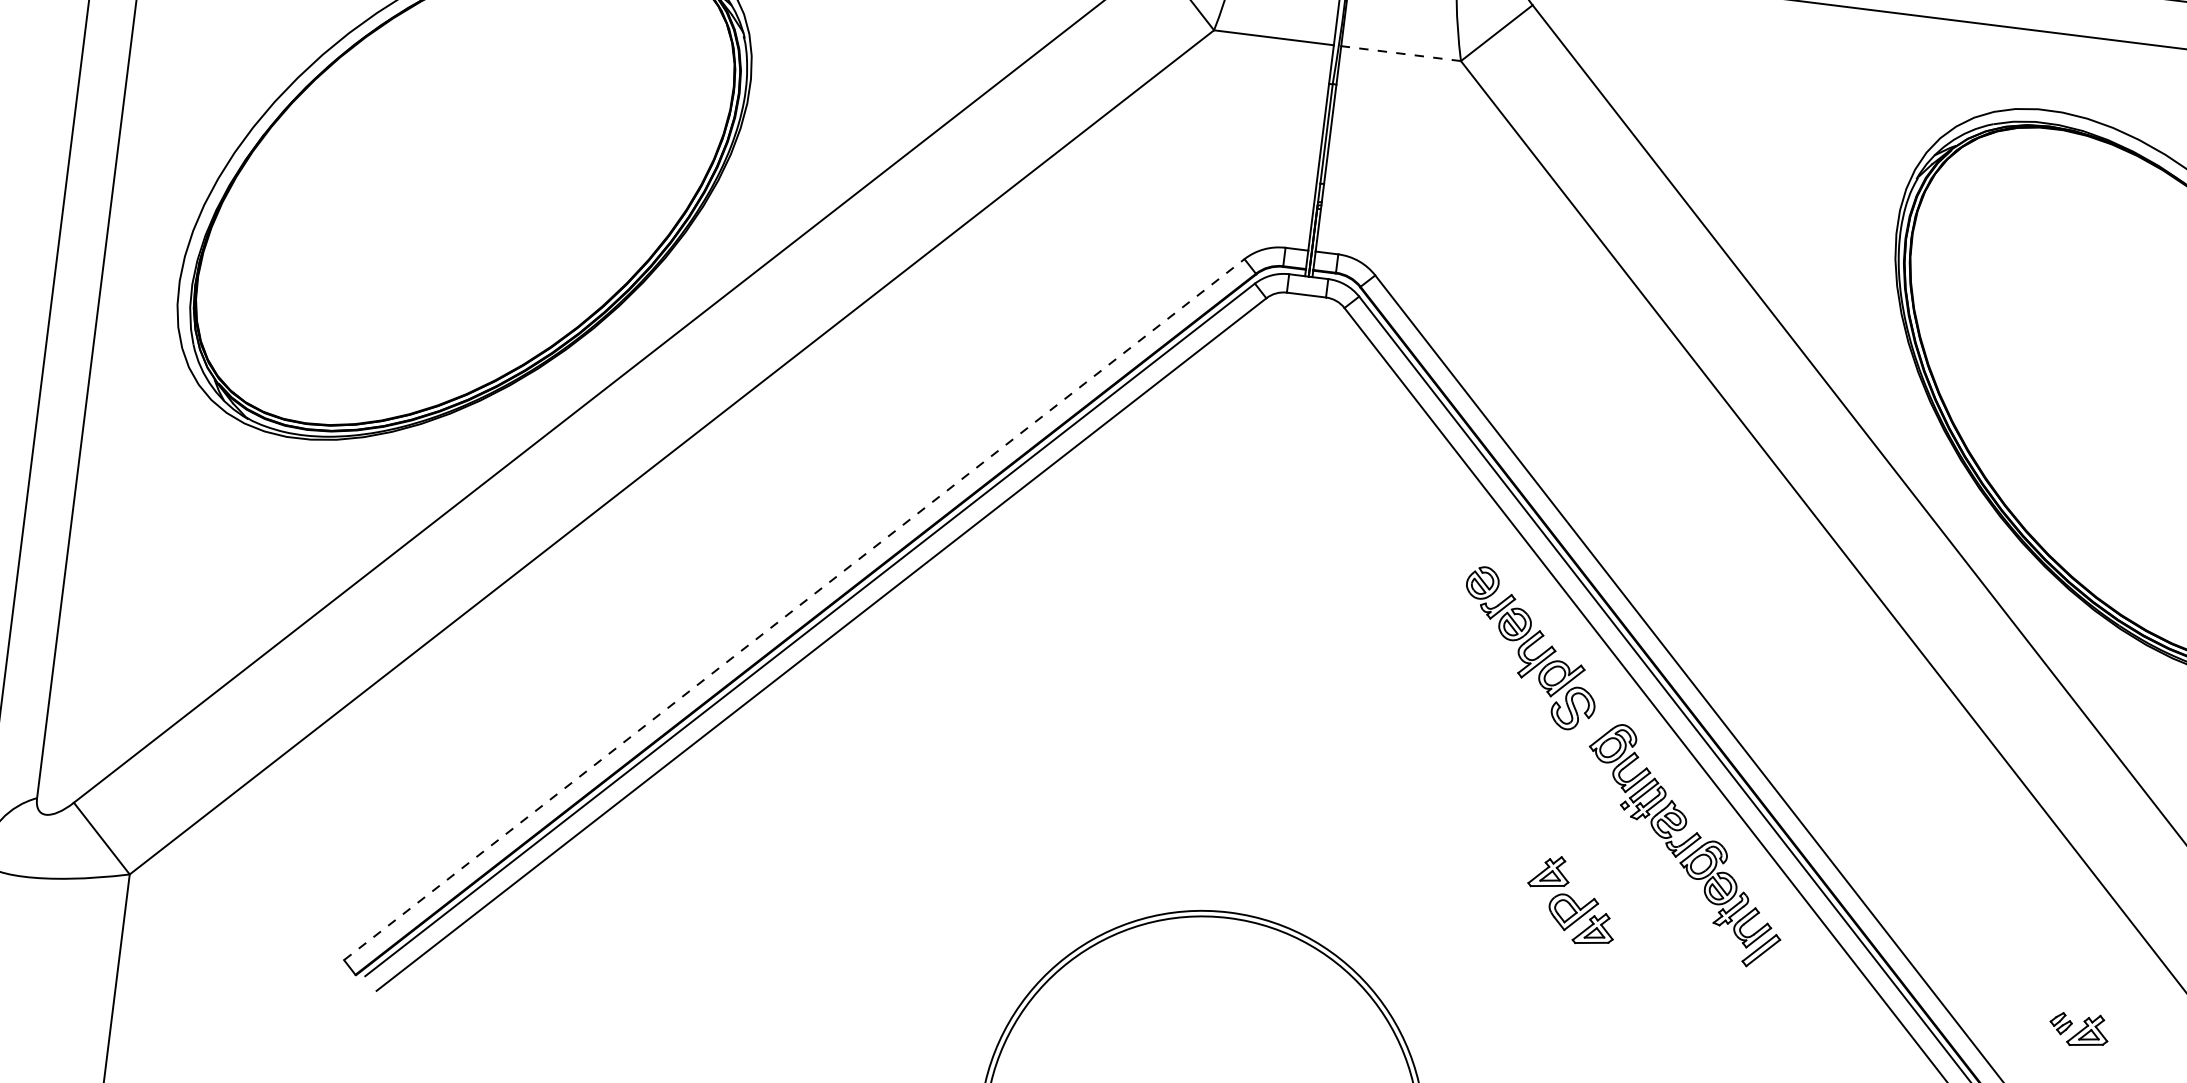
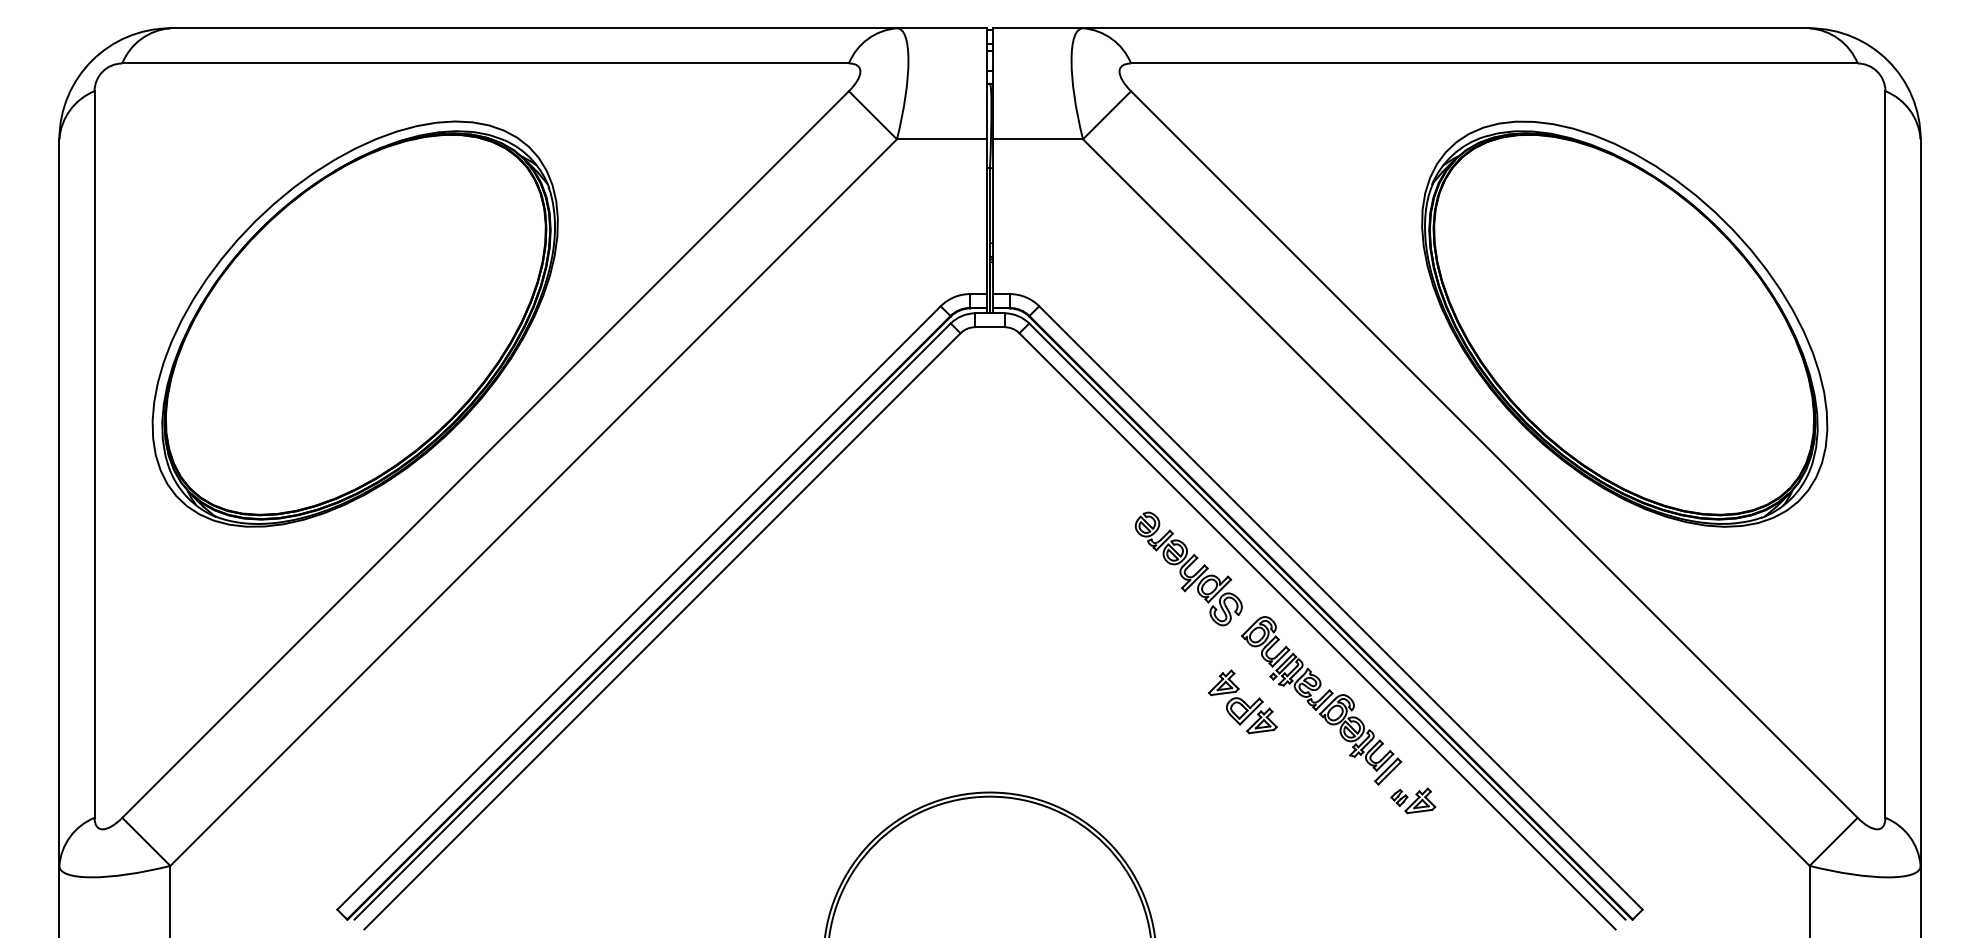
line: (1400, 53) -> (1037, 139), dashed -> solid
line: (795, 609) -> (639, 607), dashed -> solid
part: (1571, 899) -> (1242, 701), moved
part: (2079, 1029) -> (1413, 800), moved

